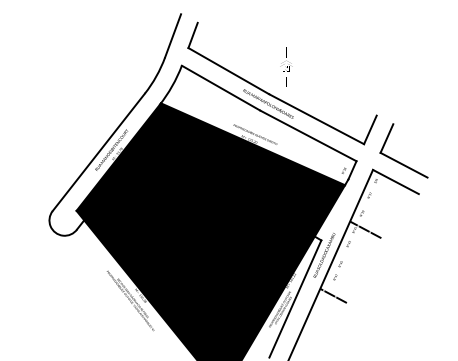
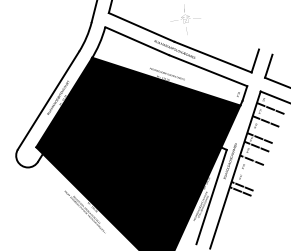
line: (383, 193) -> (270, 108), added
line: (375, 208) -> (265, 120), added
line: (360, 240) -> (256, 146), added
line: (352, 257) -> (252, 160), added
line: (336, 289) -> (242, 186), added

